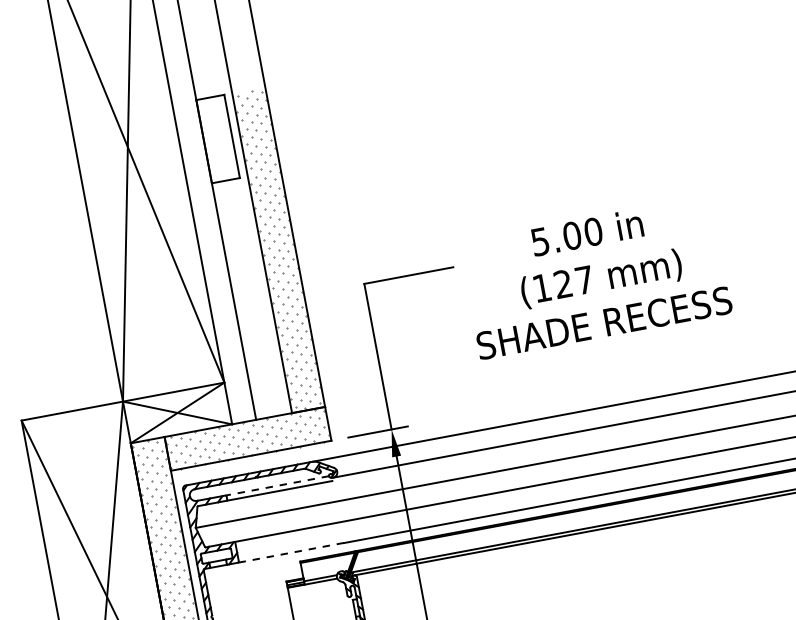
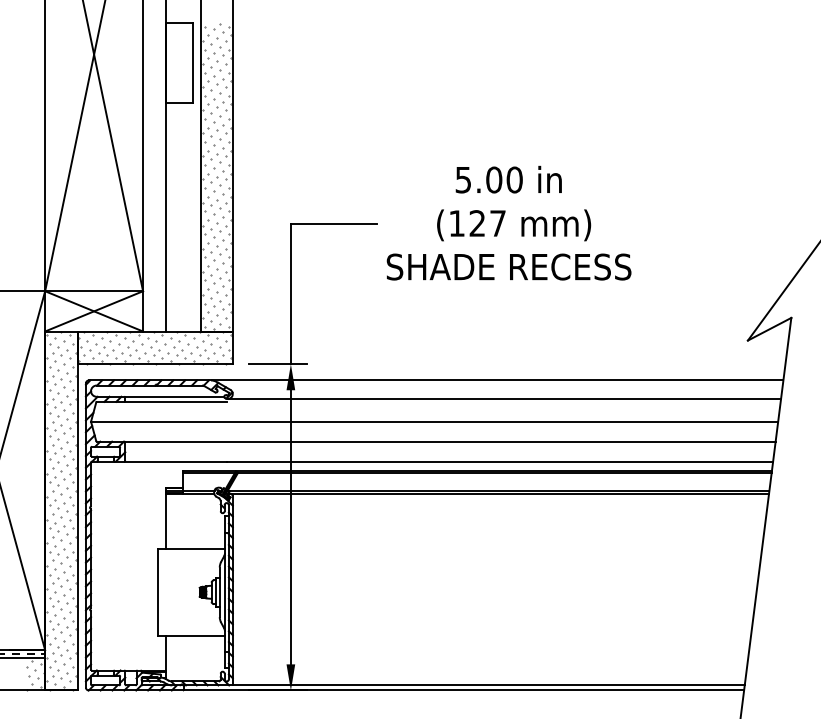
text: (595, 277) -> (508, 222), moved
line: (277, 485) -> (174, 396), dashed -> solid
line: (290, 552) -> (175, 461), dashed -> solid

